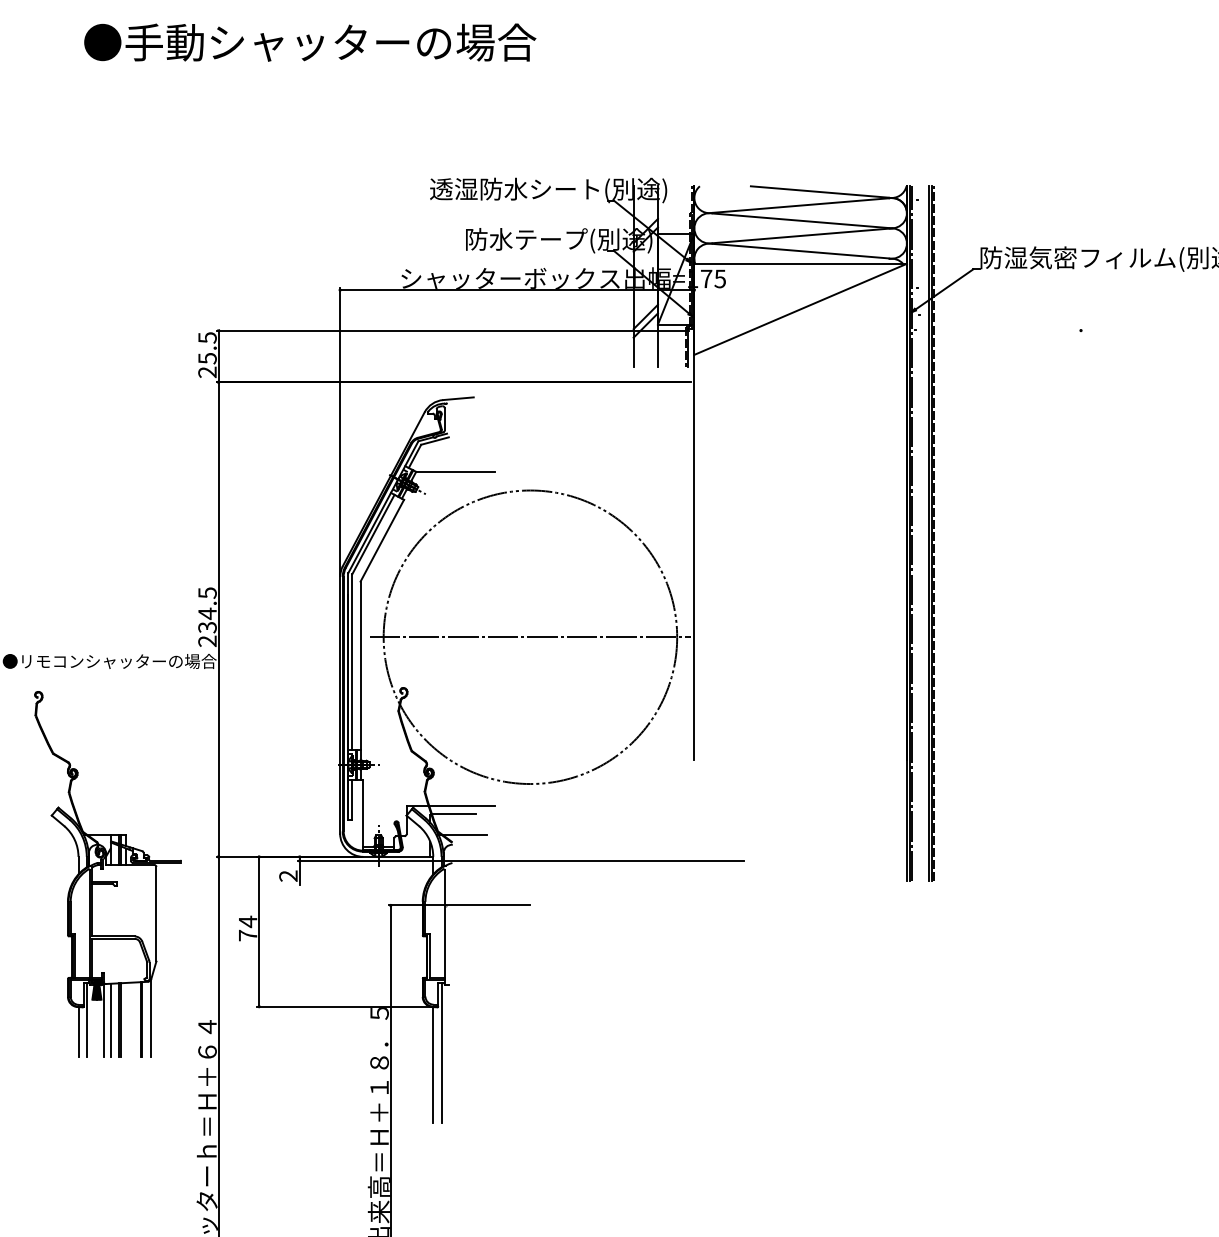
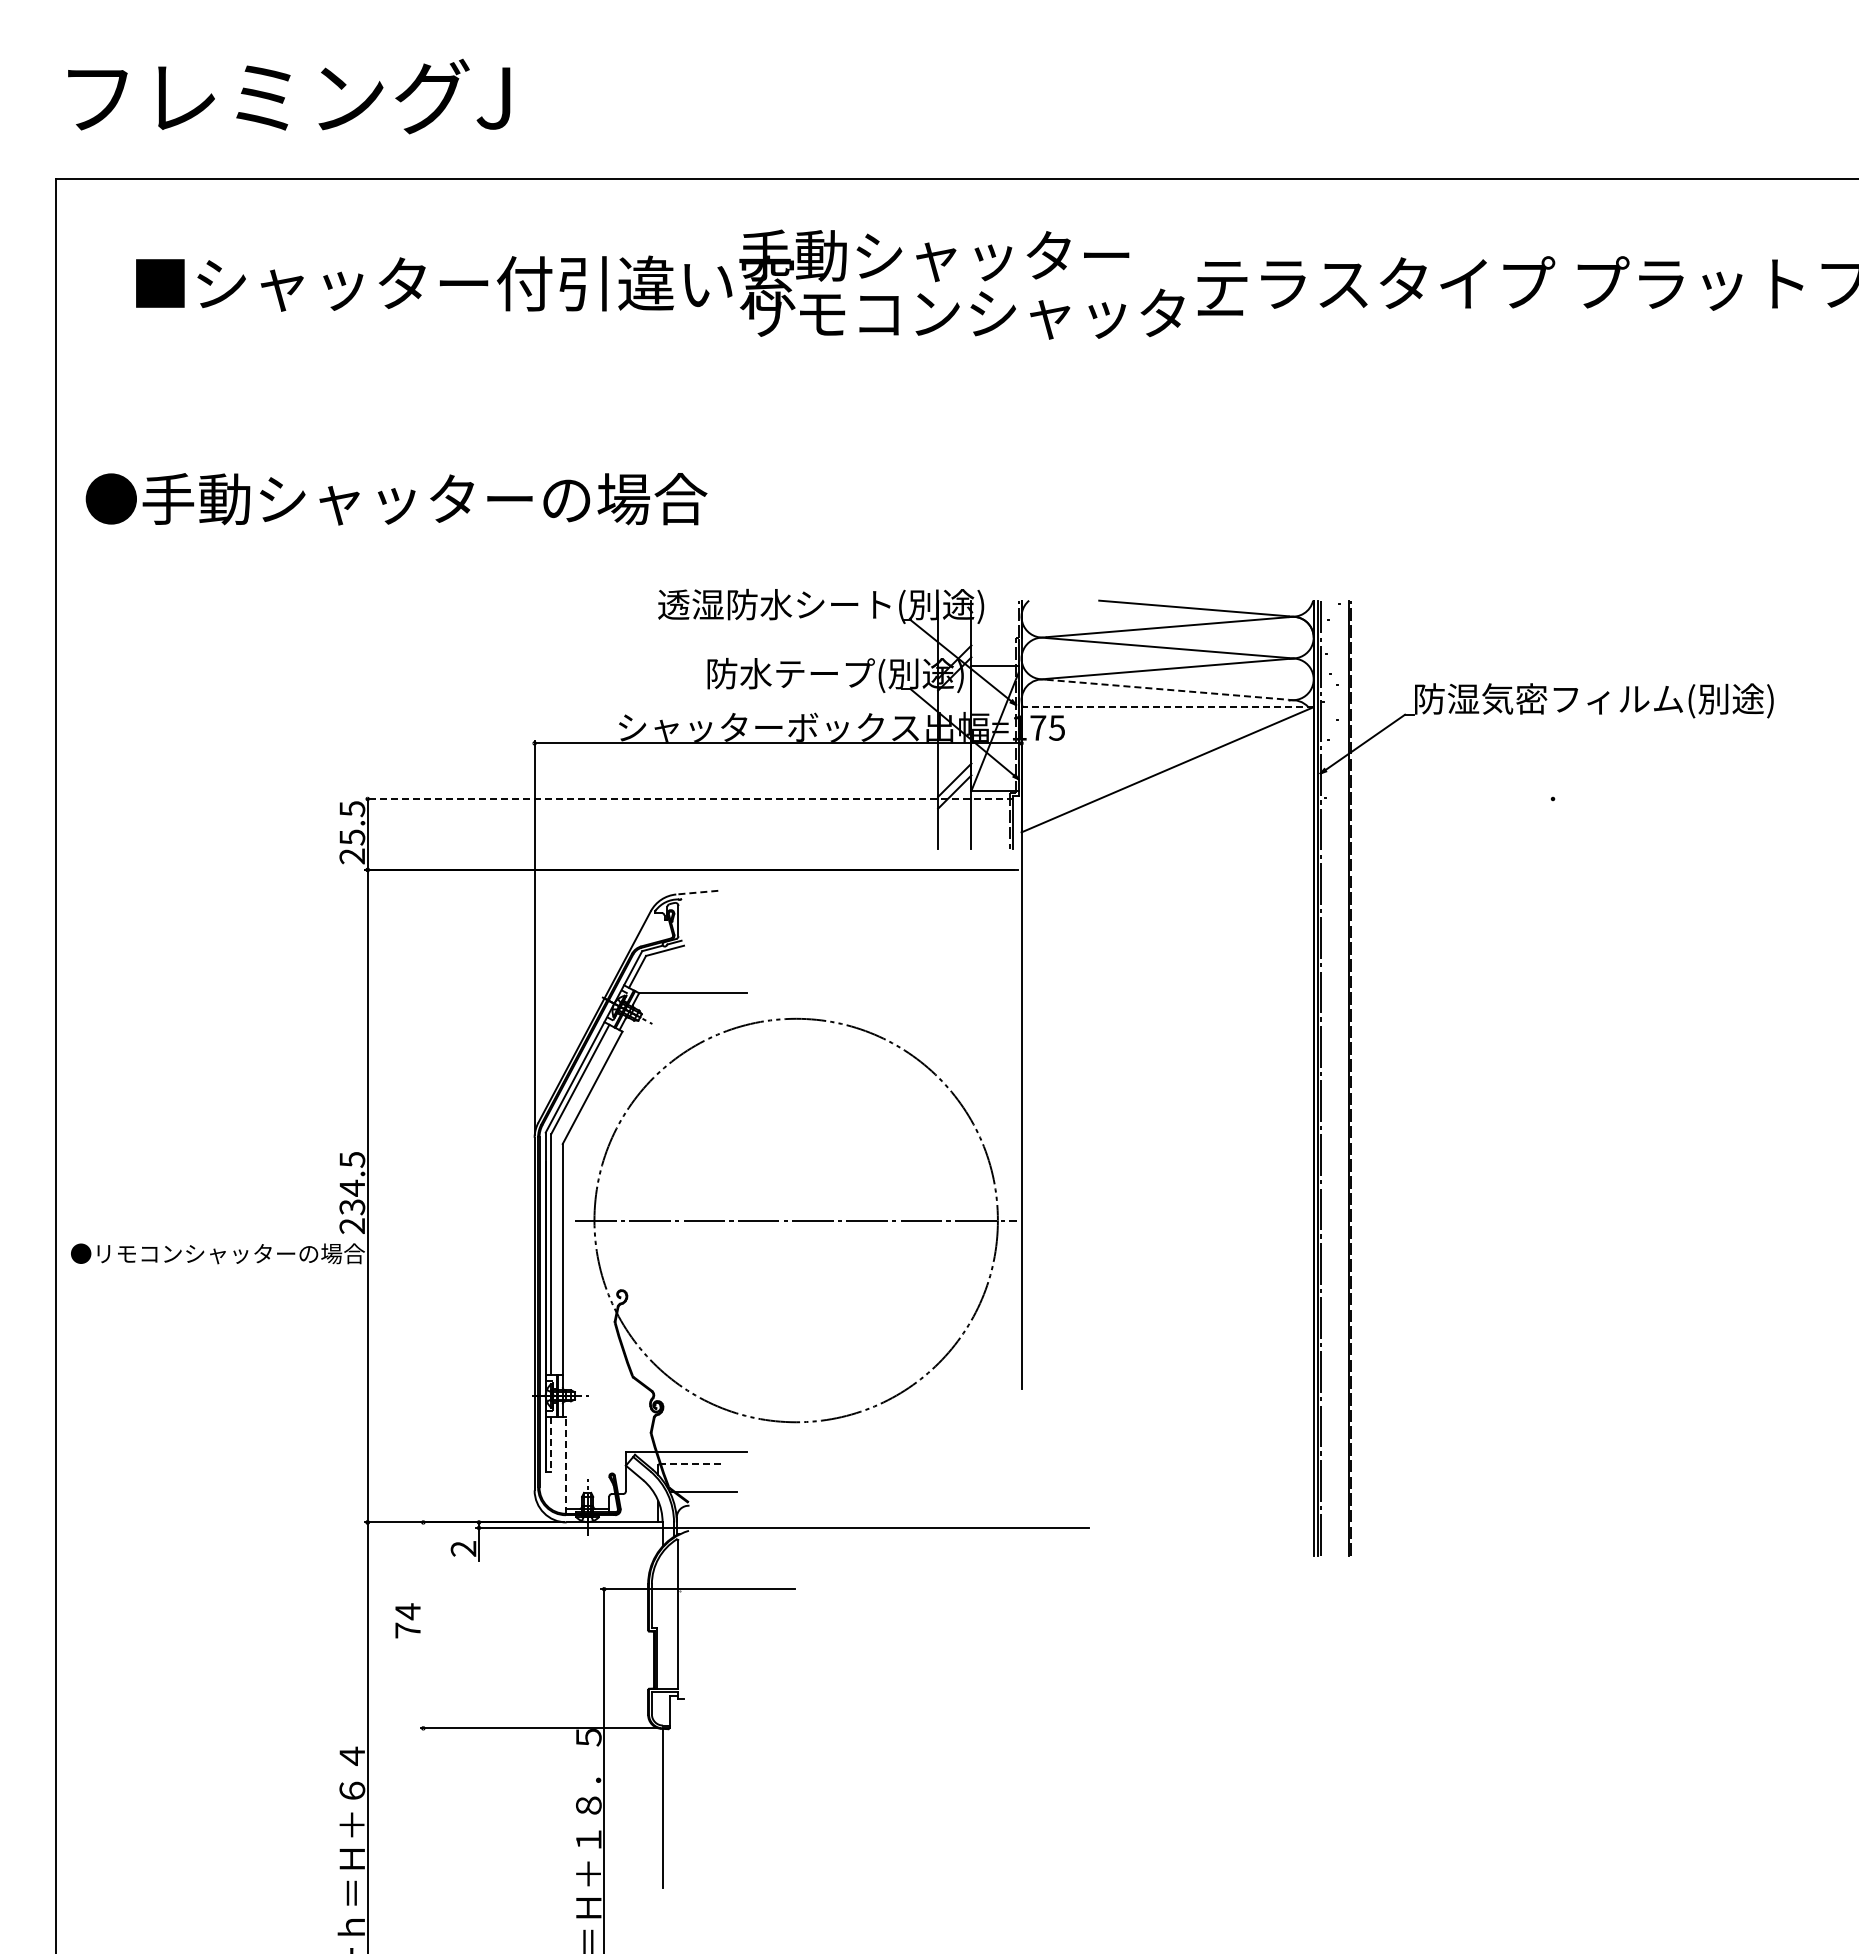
text: (310, 42) -> (396, 499), moved
line: (801, 250) -> (1168, 689), solid -> dashed
line: (800, 264) -> (1167, 707), solid -> dashed
line: (452, 330) -> (689, 799), solid -> dashed
line: (457, 398) -> (696, 892), solid -> dashed
line: (929, 533) -> (1344, 1077), removed
line: (352, 800) -> (551, 1444), solid -> dashed
line: (363, 814) -> (566, 1464), solid -> dashed
line: (453, 814) -> (690, 1464), solid -> dashed
part: (107, 874) -> (215, 1546), removed
line: (259, 931) -> (423, 1625), removed
line: (441, 1052) -> (674, 1791), removed

